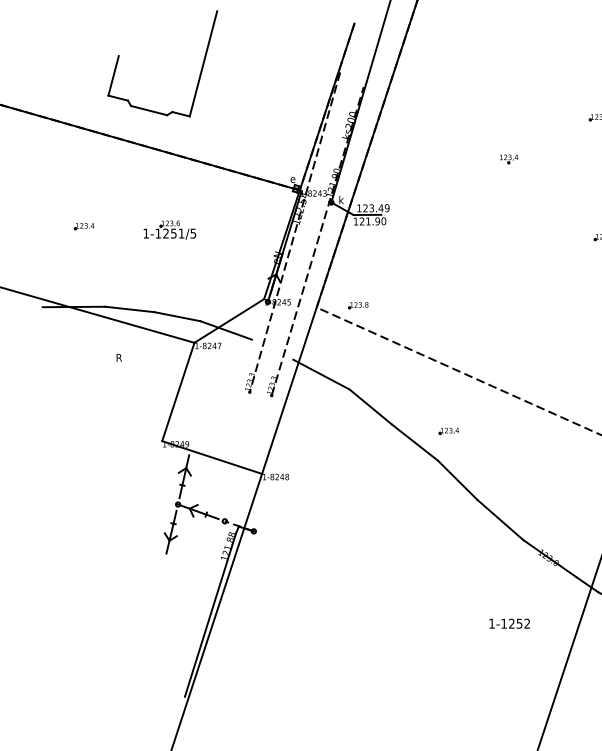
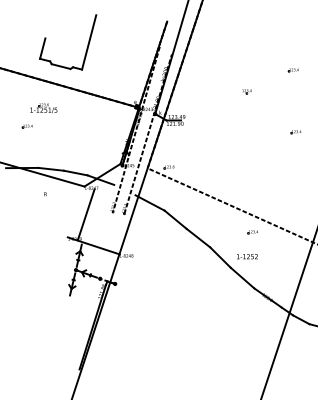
part: (169, 230) -> (43, 108), moved
line: (177, 391) -> (85, 214), moved
part: (447, 431) -> (252, 232), moved
text: (509, 623) -> (247, 256), moved

